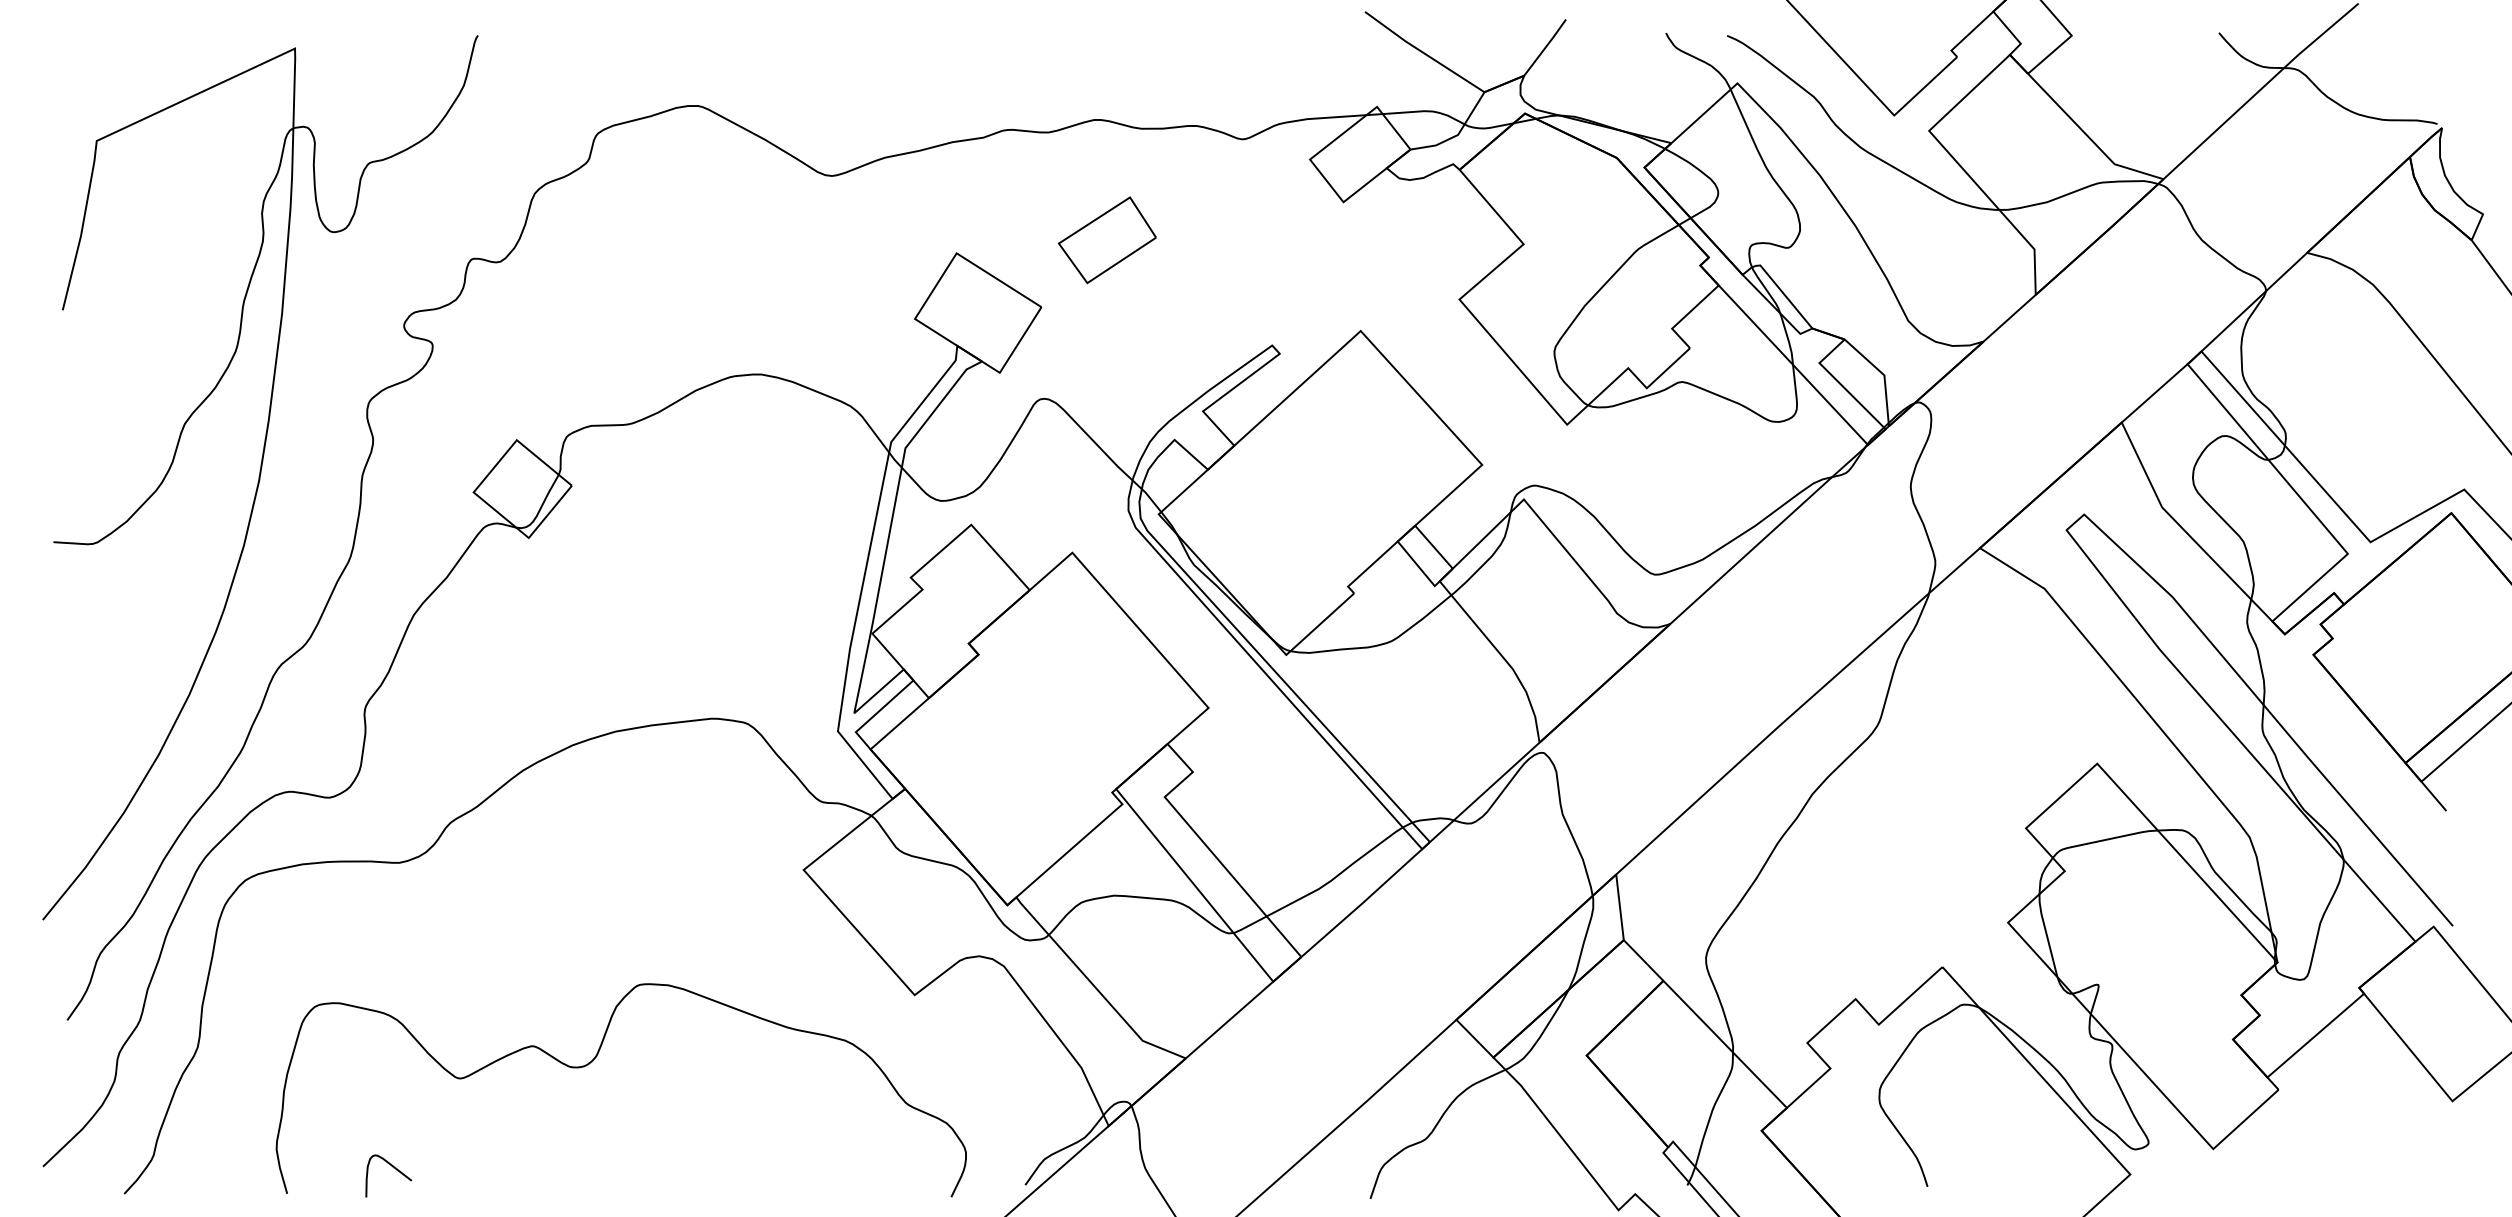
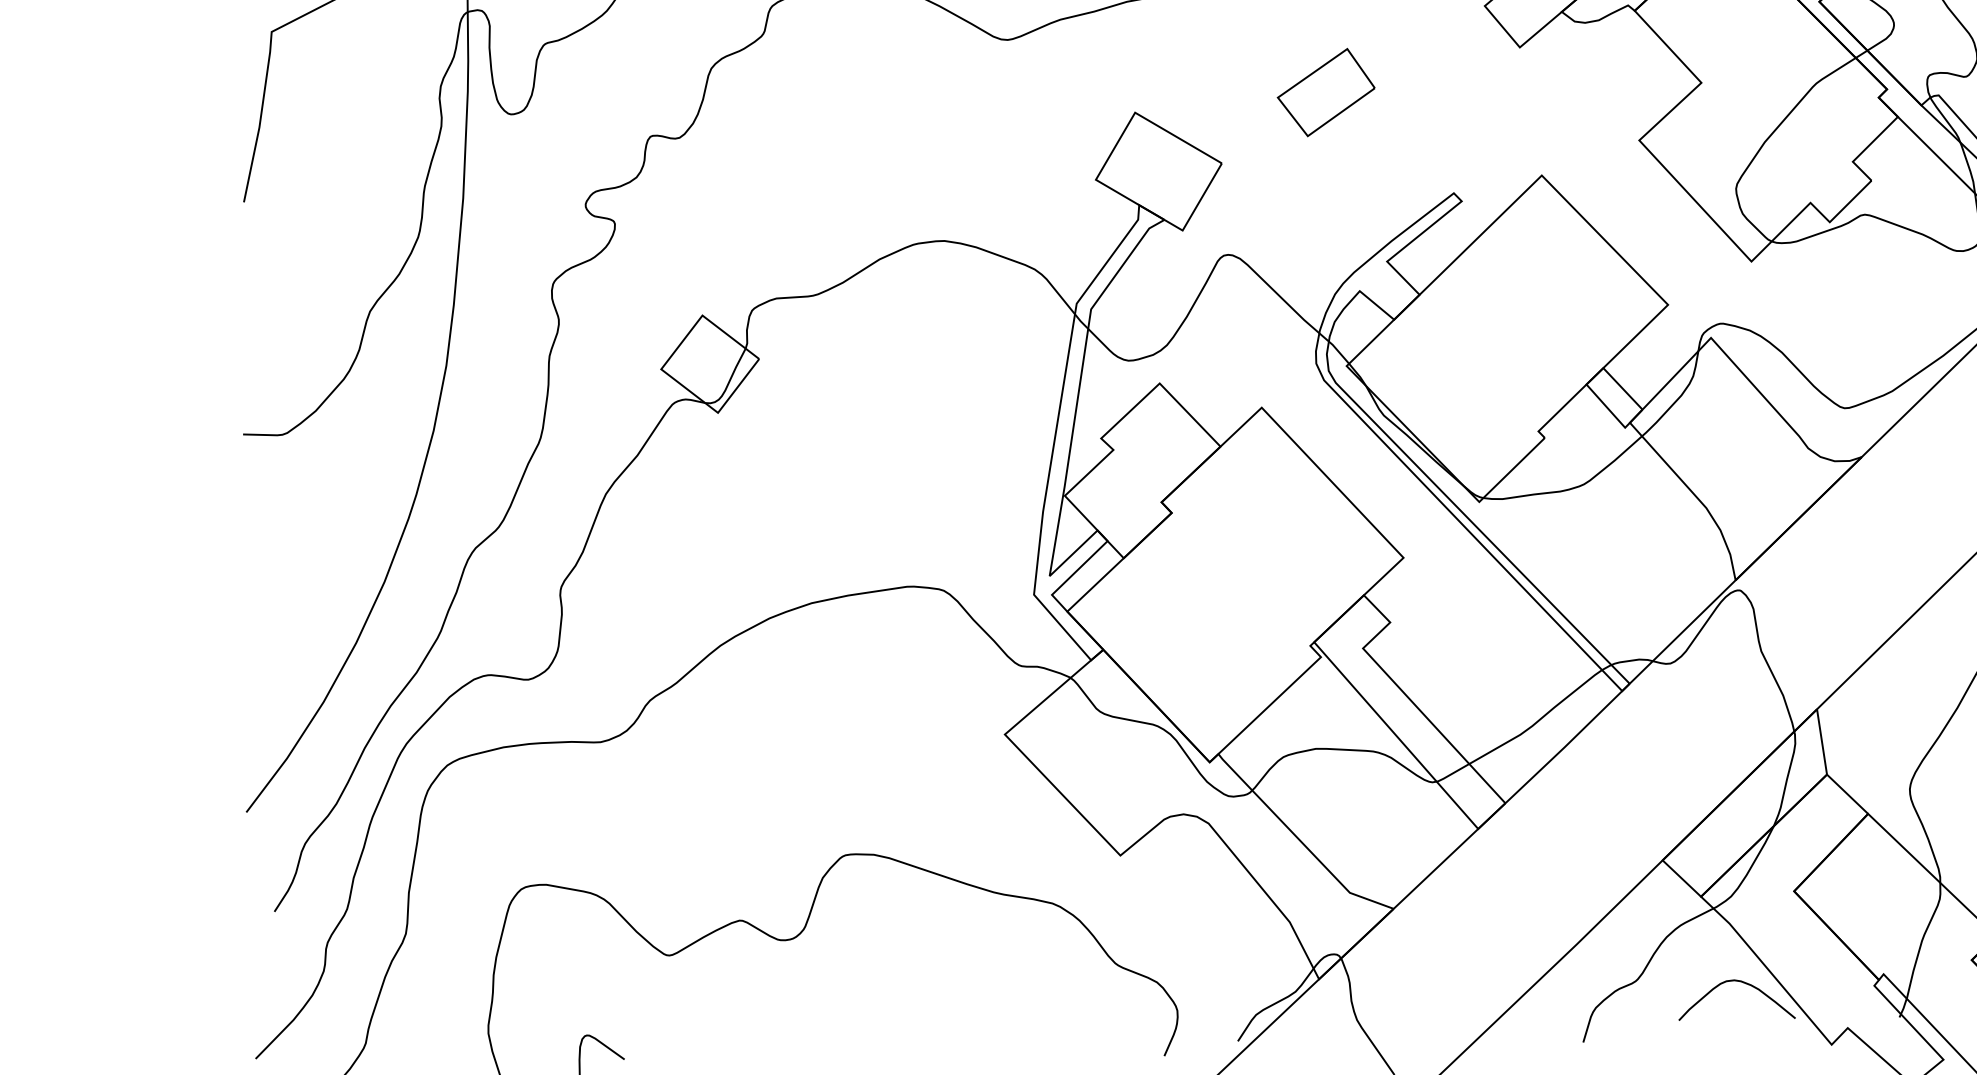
part: (1106, 240) -> (1325, 92), moved
curve: (1531, 1145) -> (1742, 983), added

